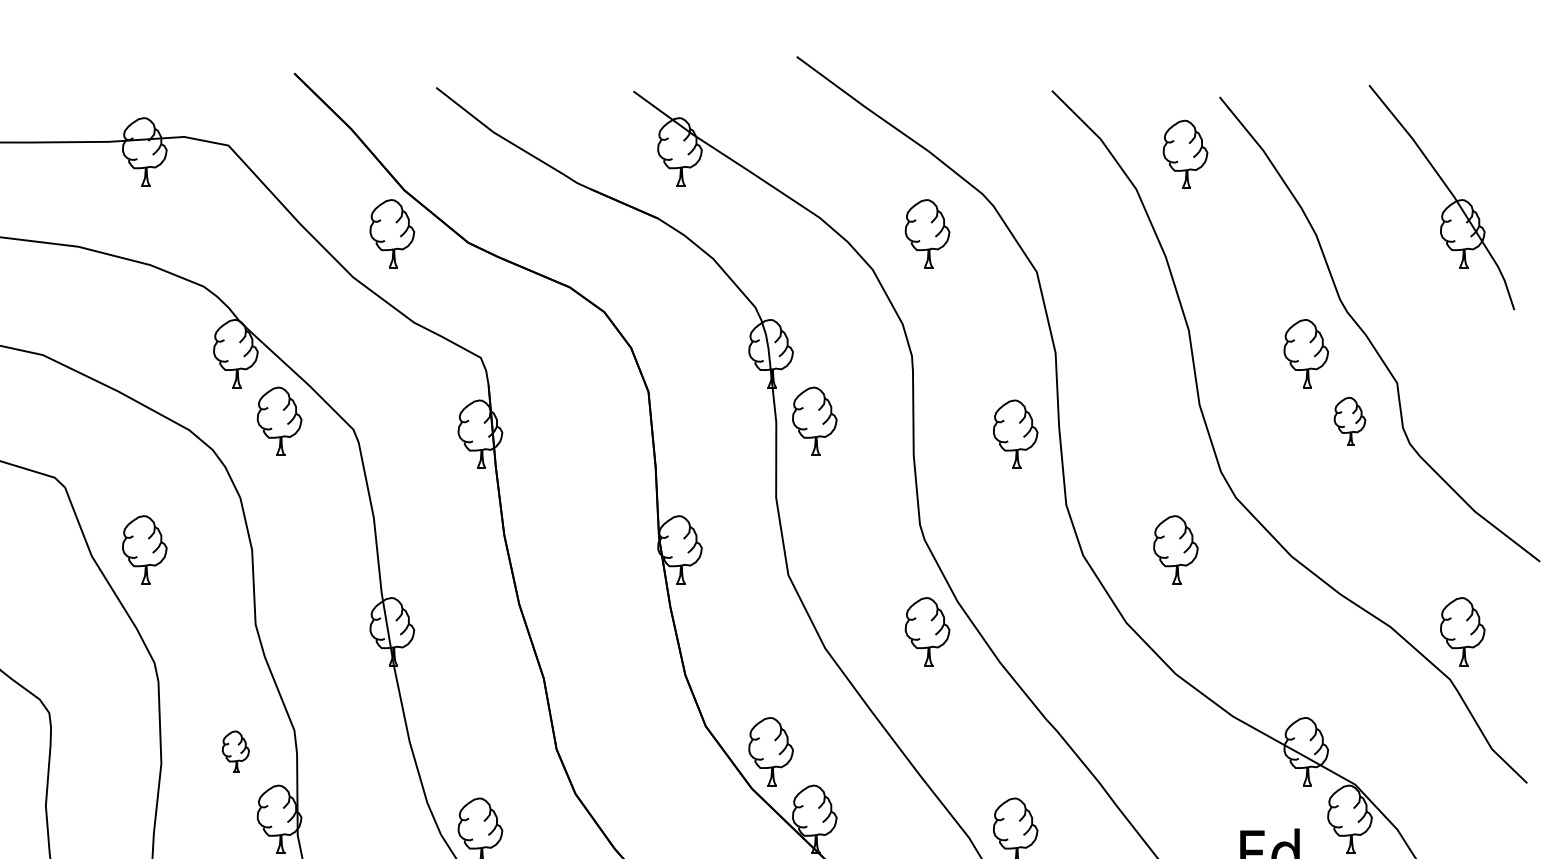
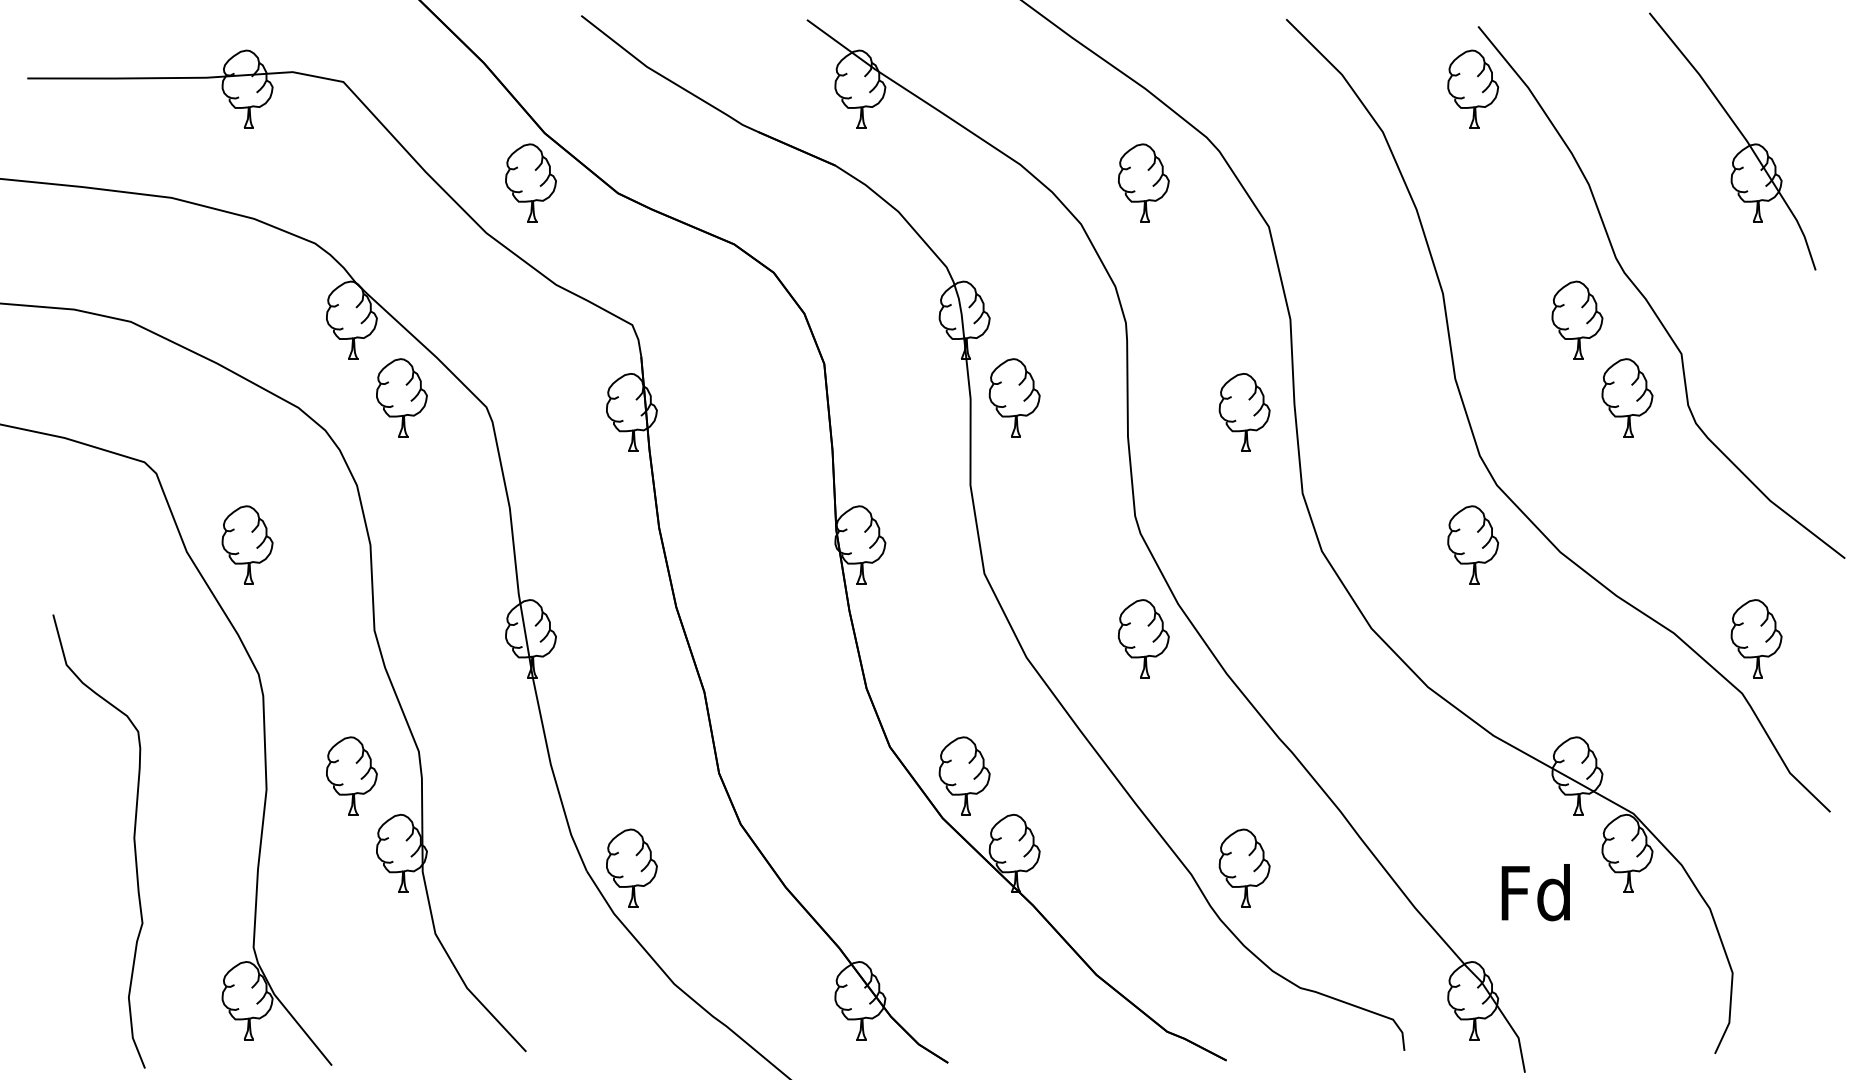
part: (1185, 153) -> (1473, 88), moved
part: (1350, 421) -> (1627, 397), size x1.43
part: (1176, 549) -> (1473, 544), moved
part: (235, 751) -> (351, 775), size x1.67

